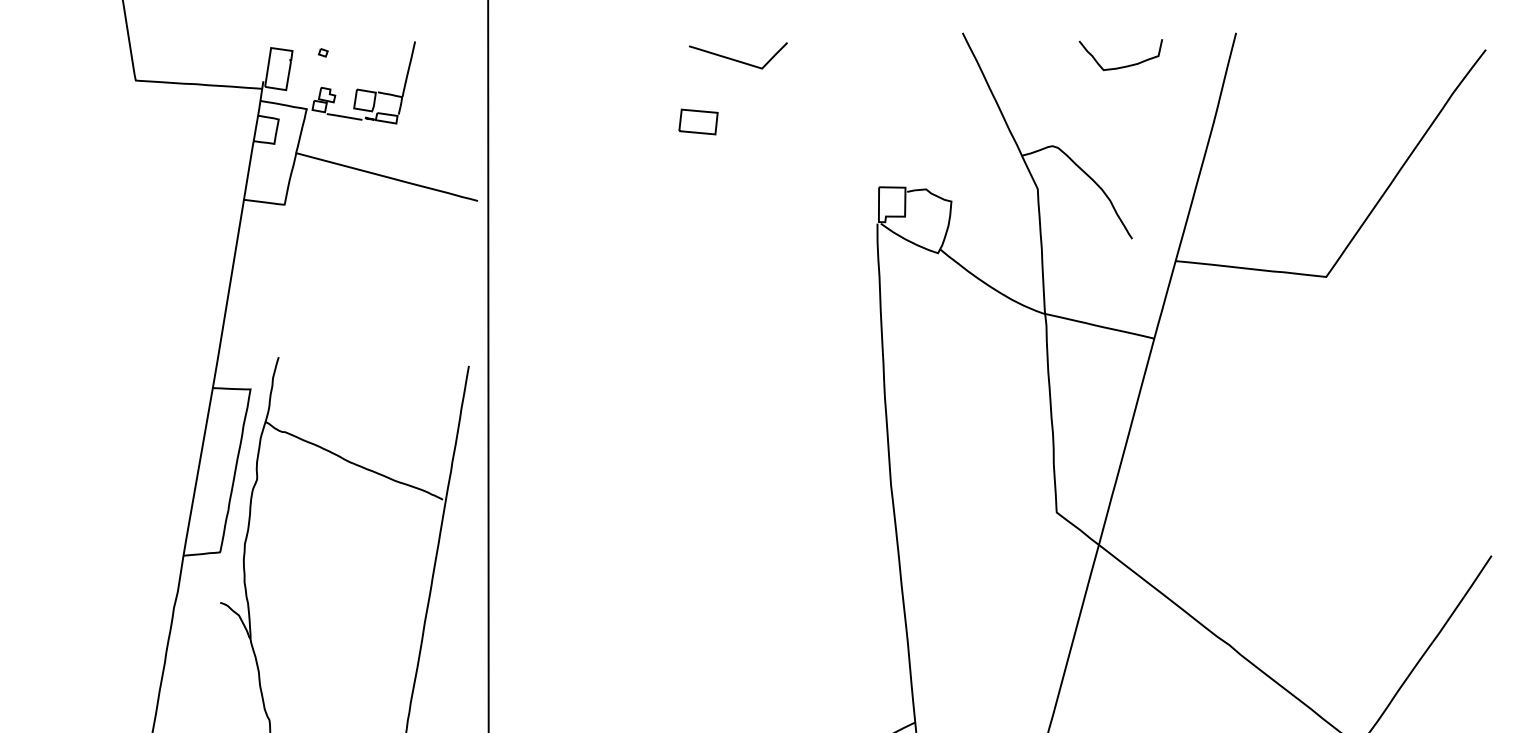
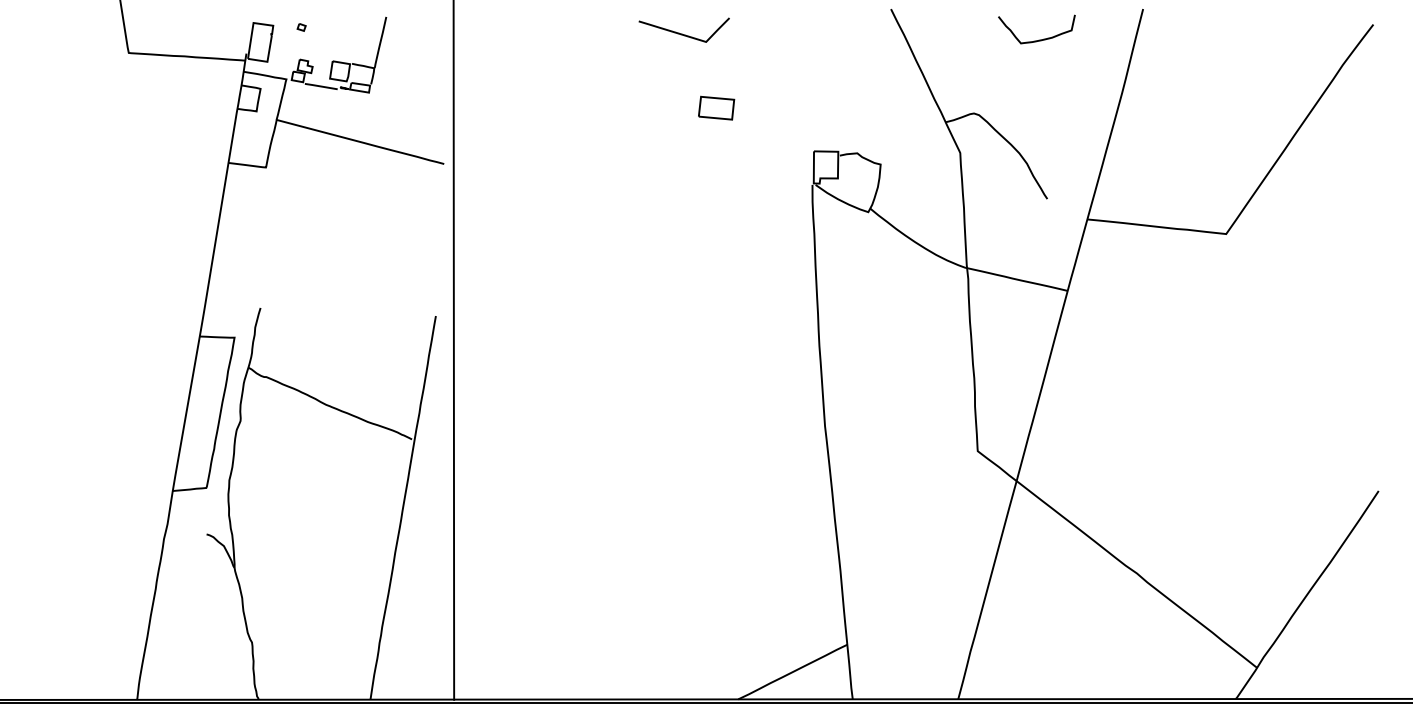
part: (698, 121) -> (716, 107), moved

